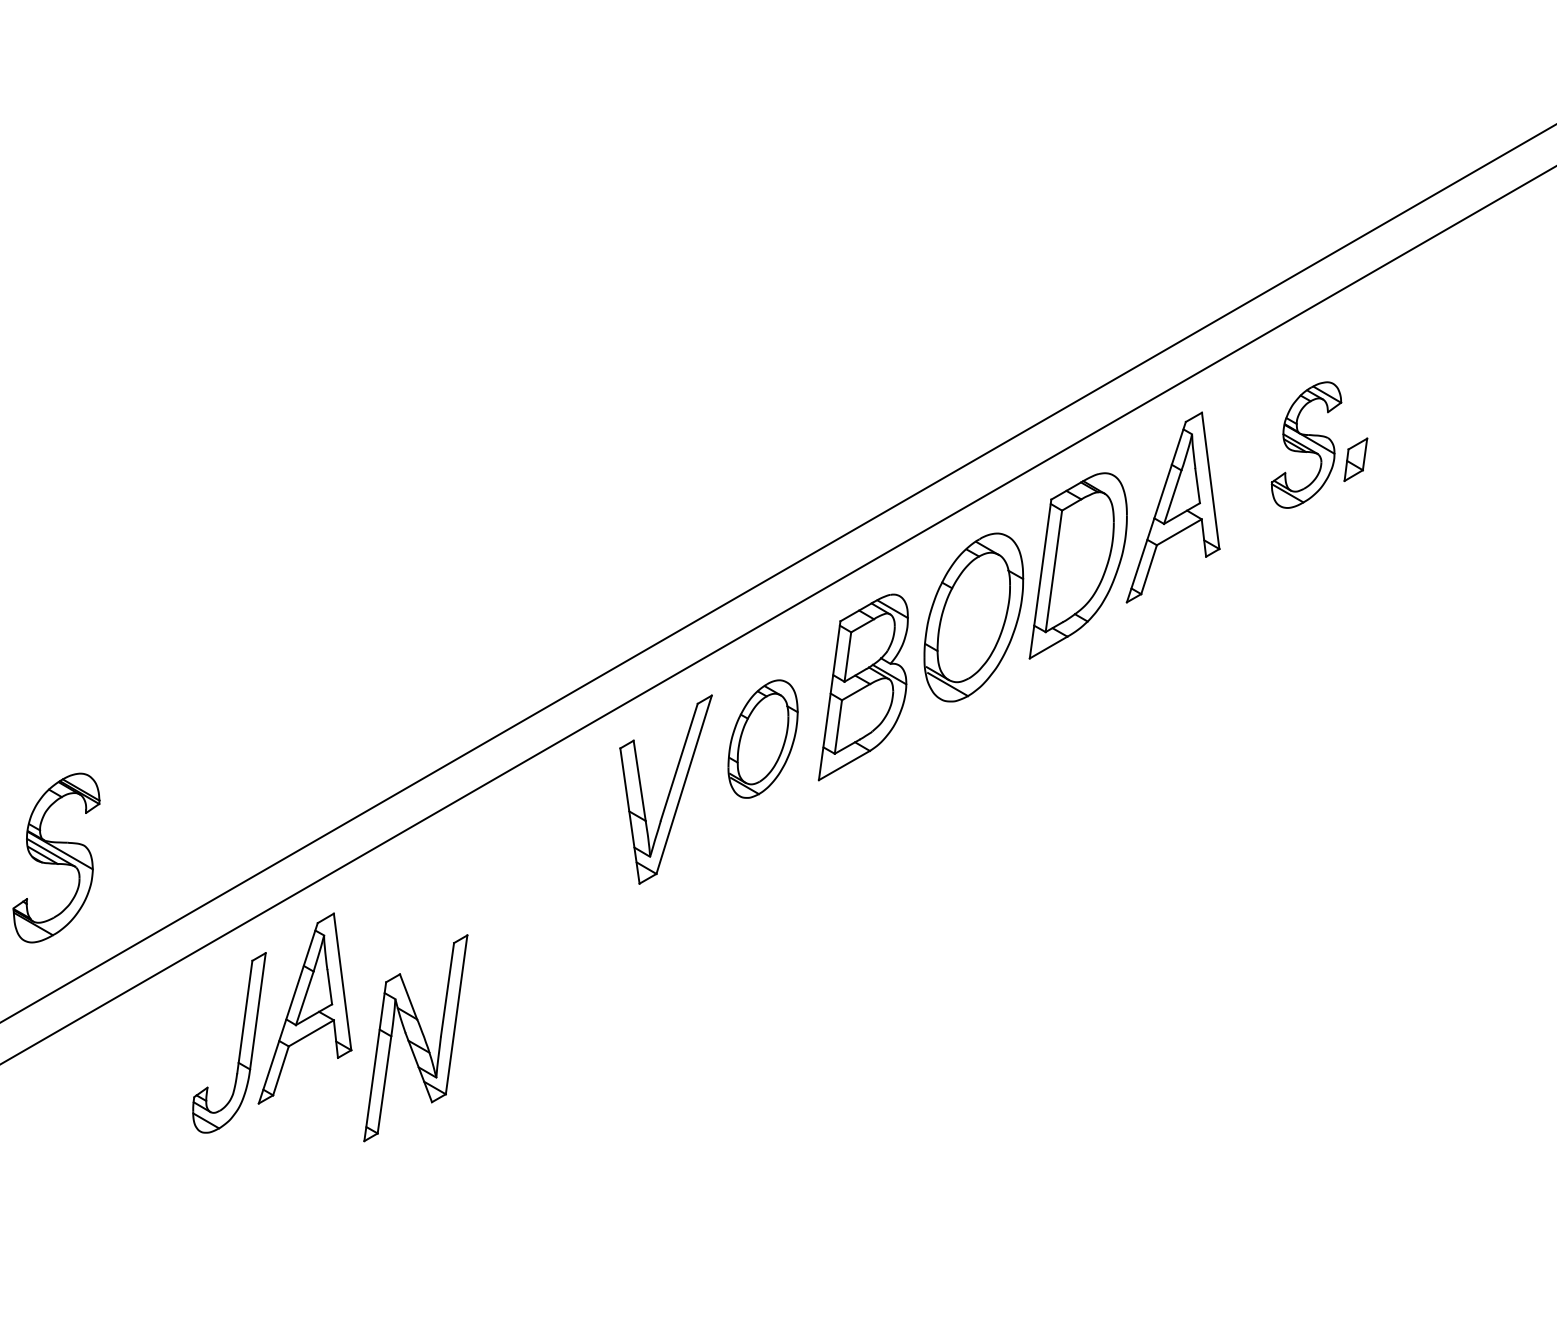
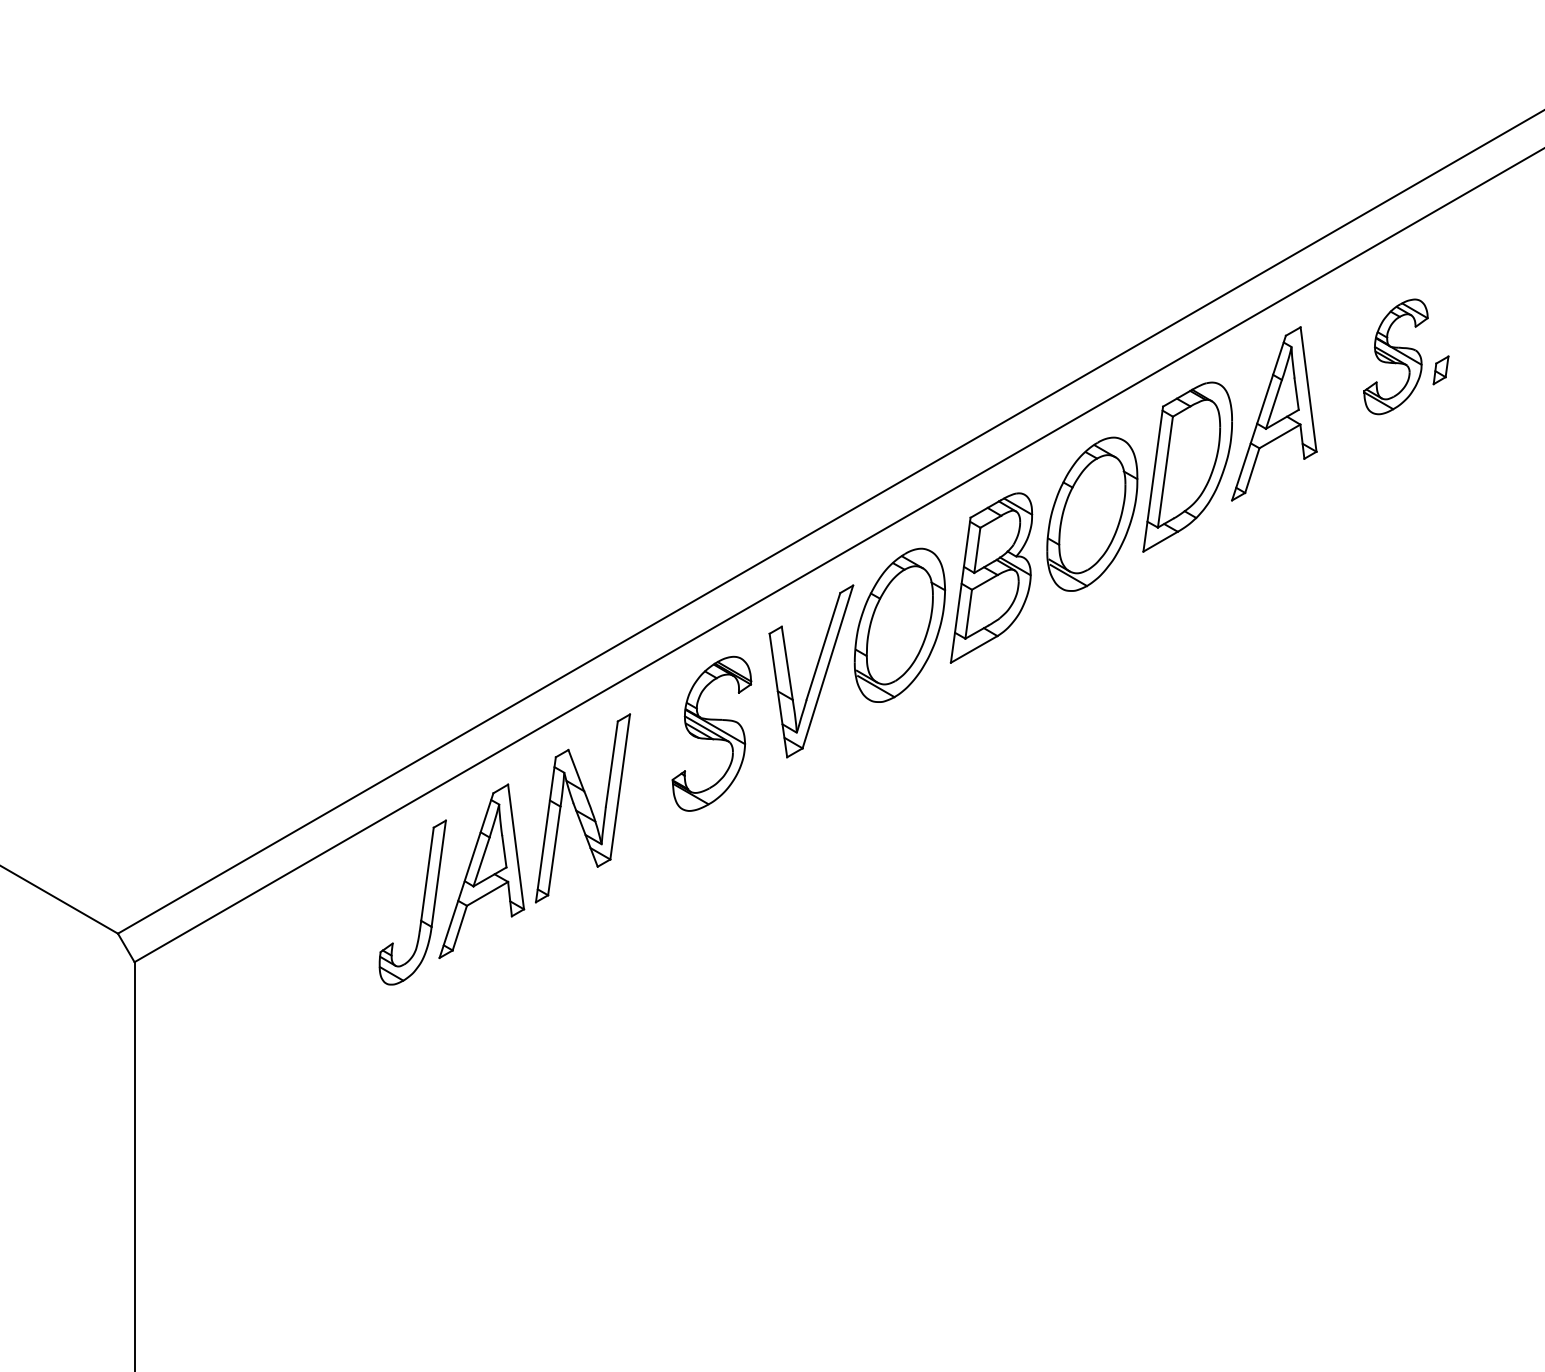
part: (1355, 460) -> (1440, 370), size x0.71
part: (762, 738) -> (899, 624), size x1.43
part: (56, 857) -> (711, 733), moved
part: (416, 1038) -> (583, 808), moved

